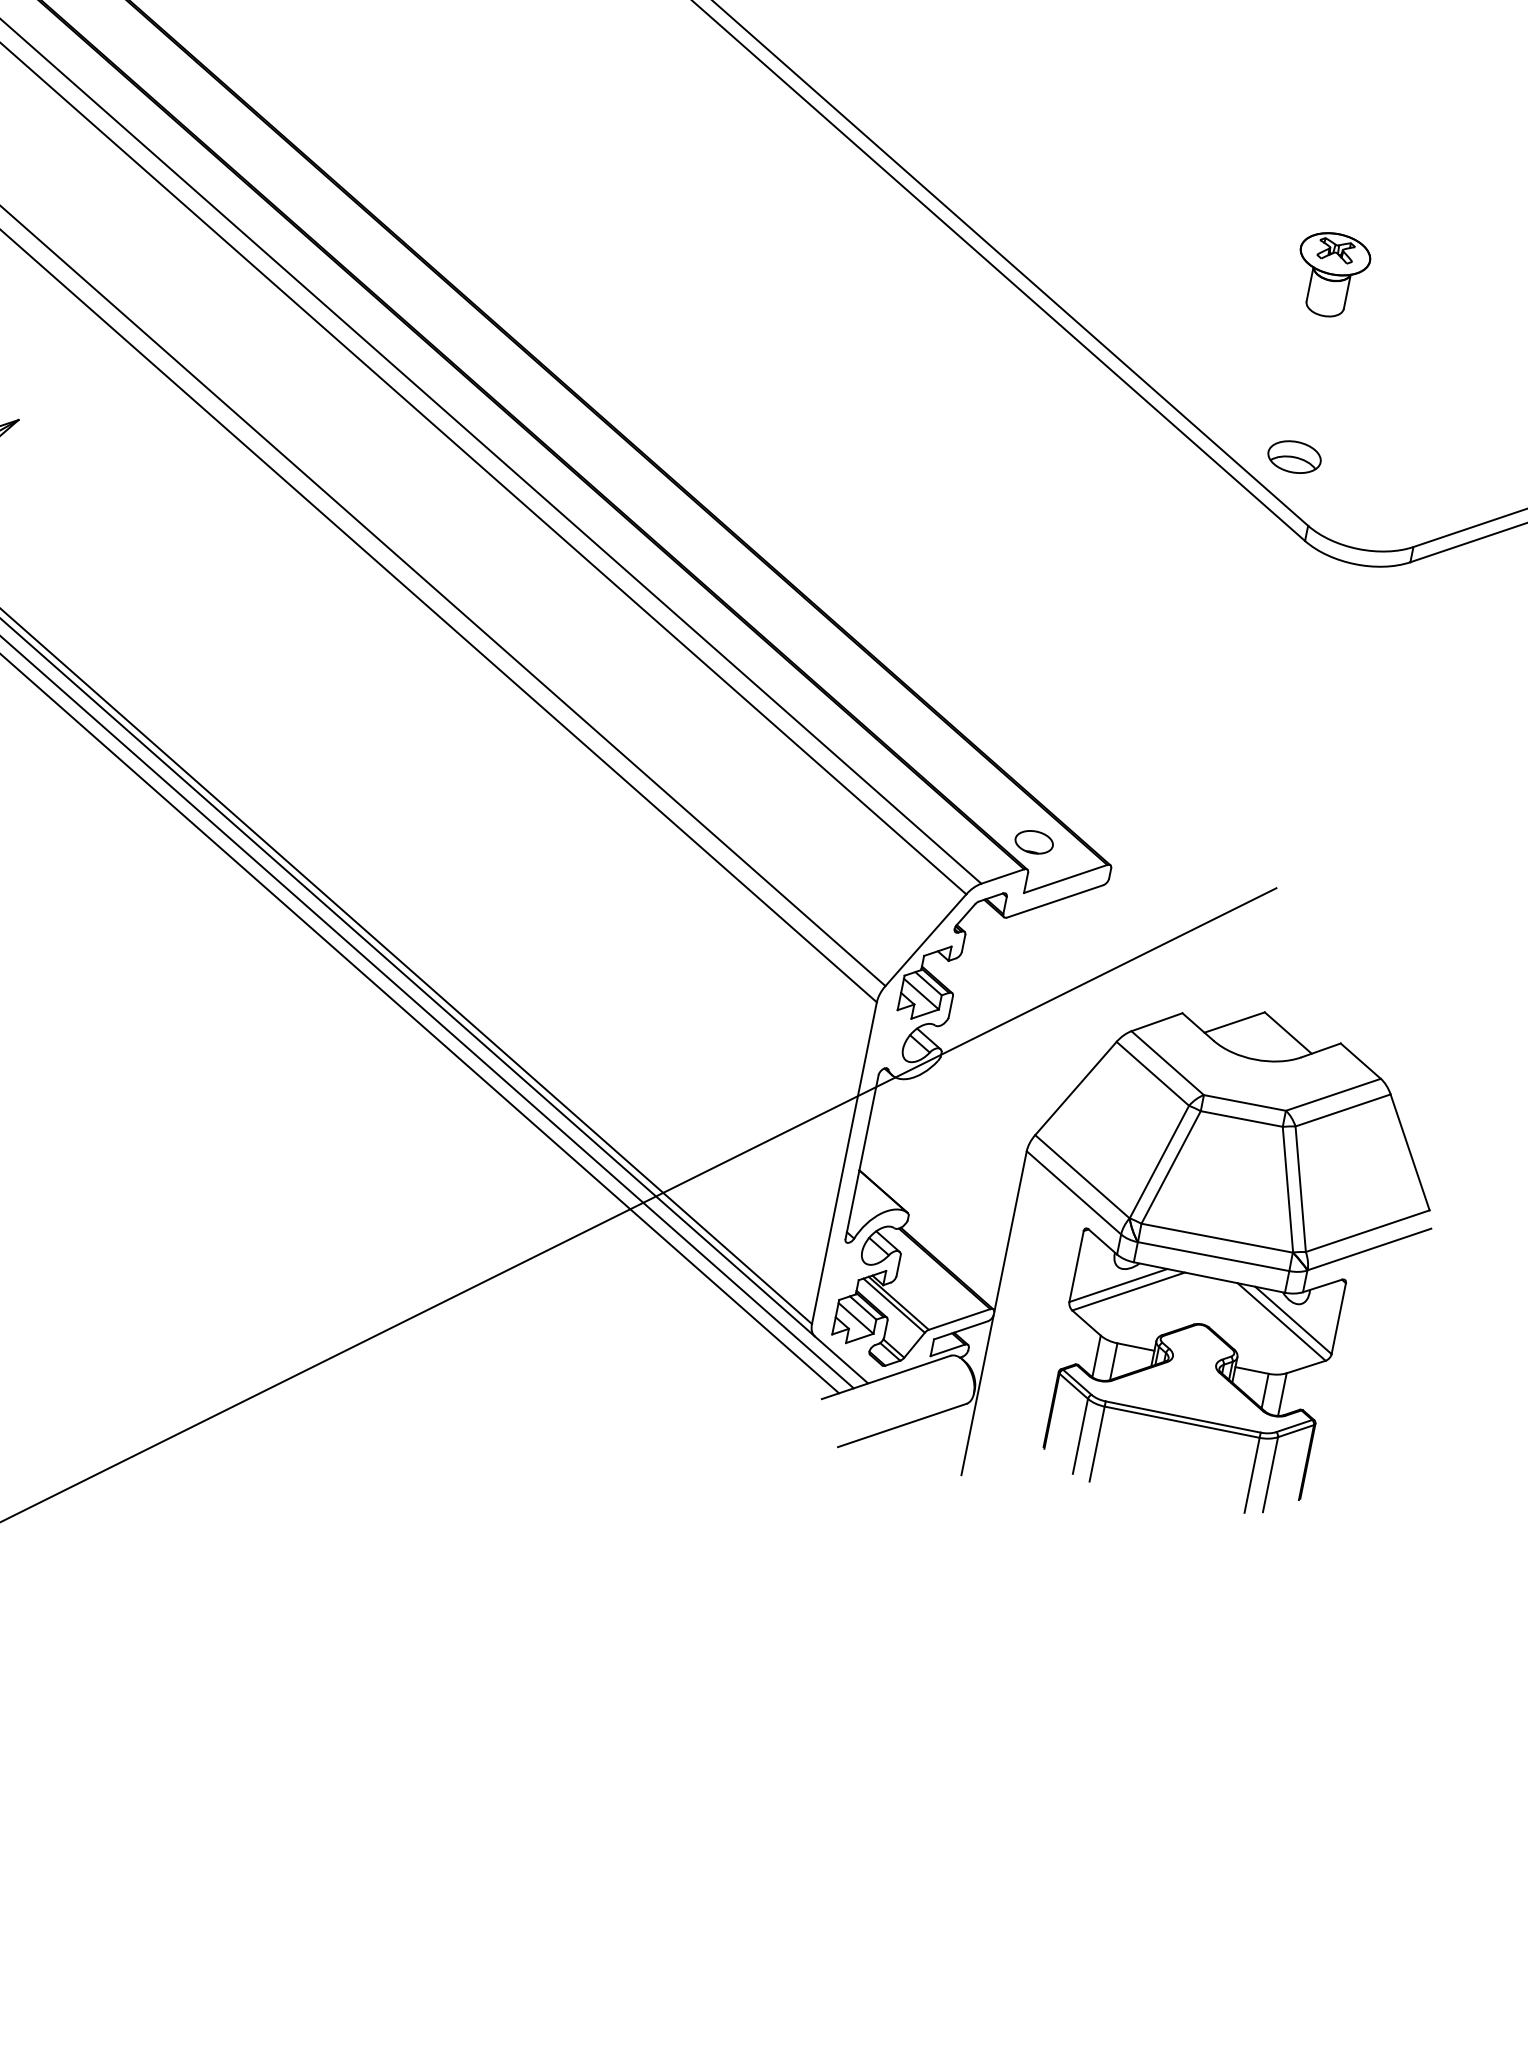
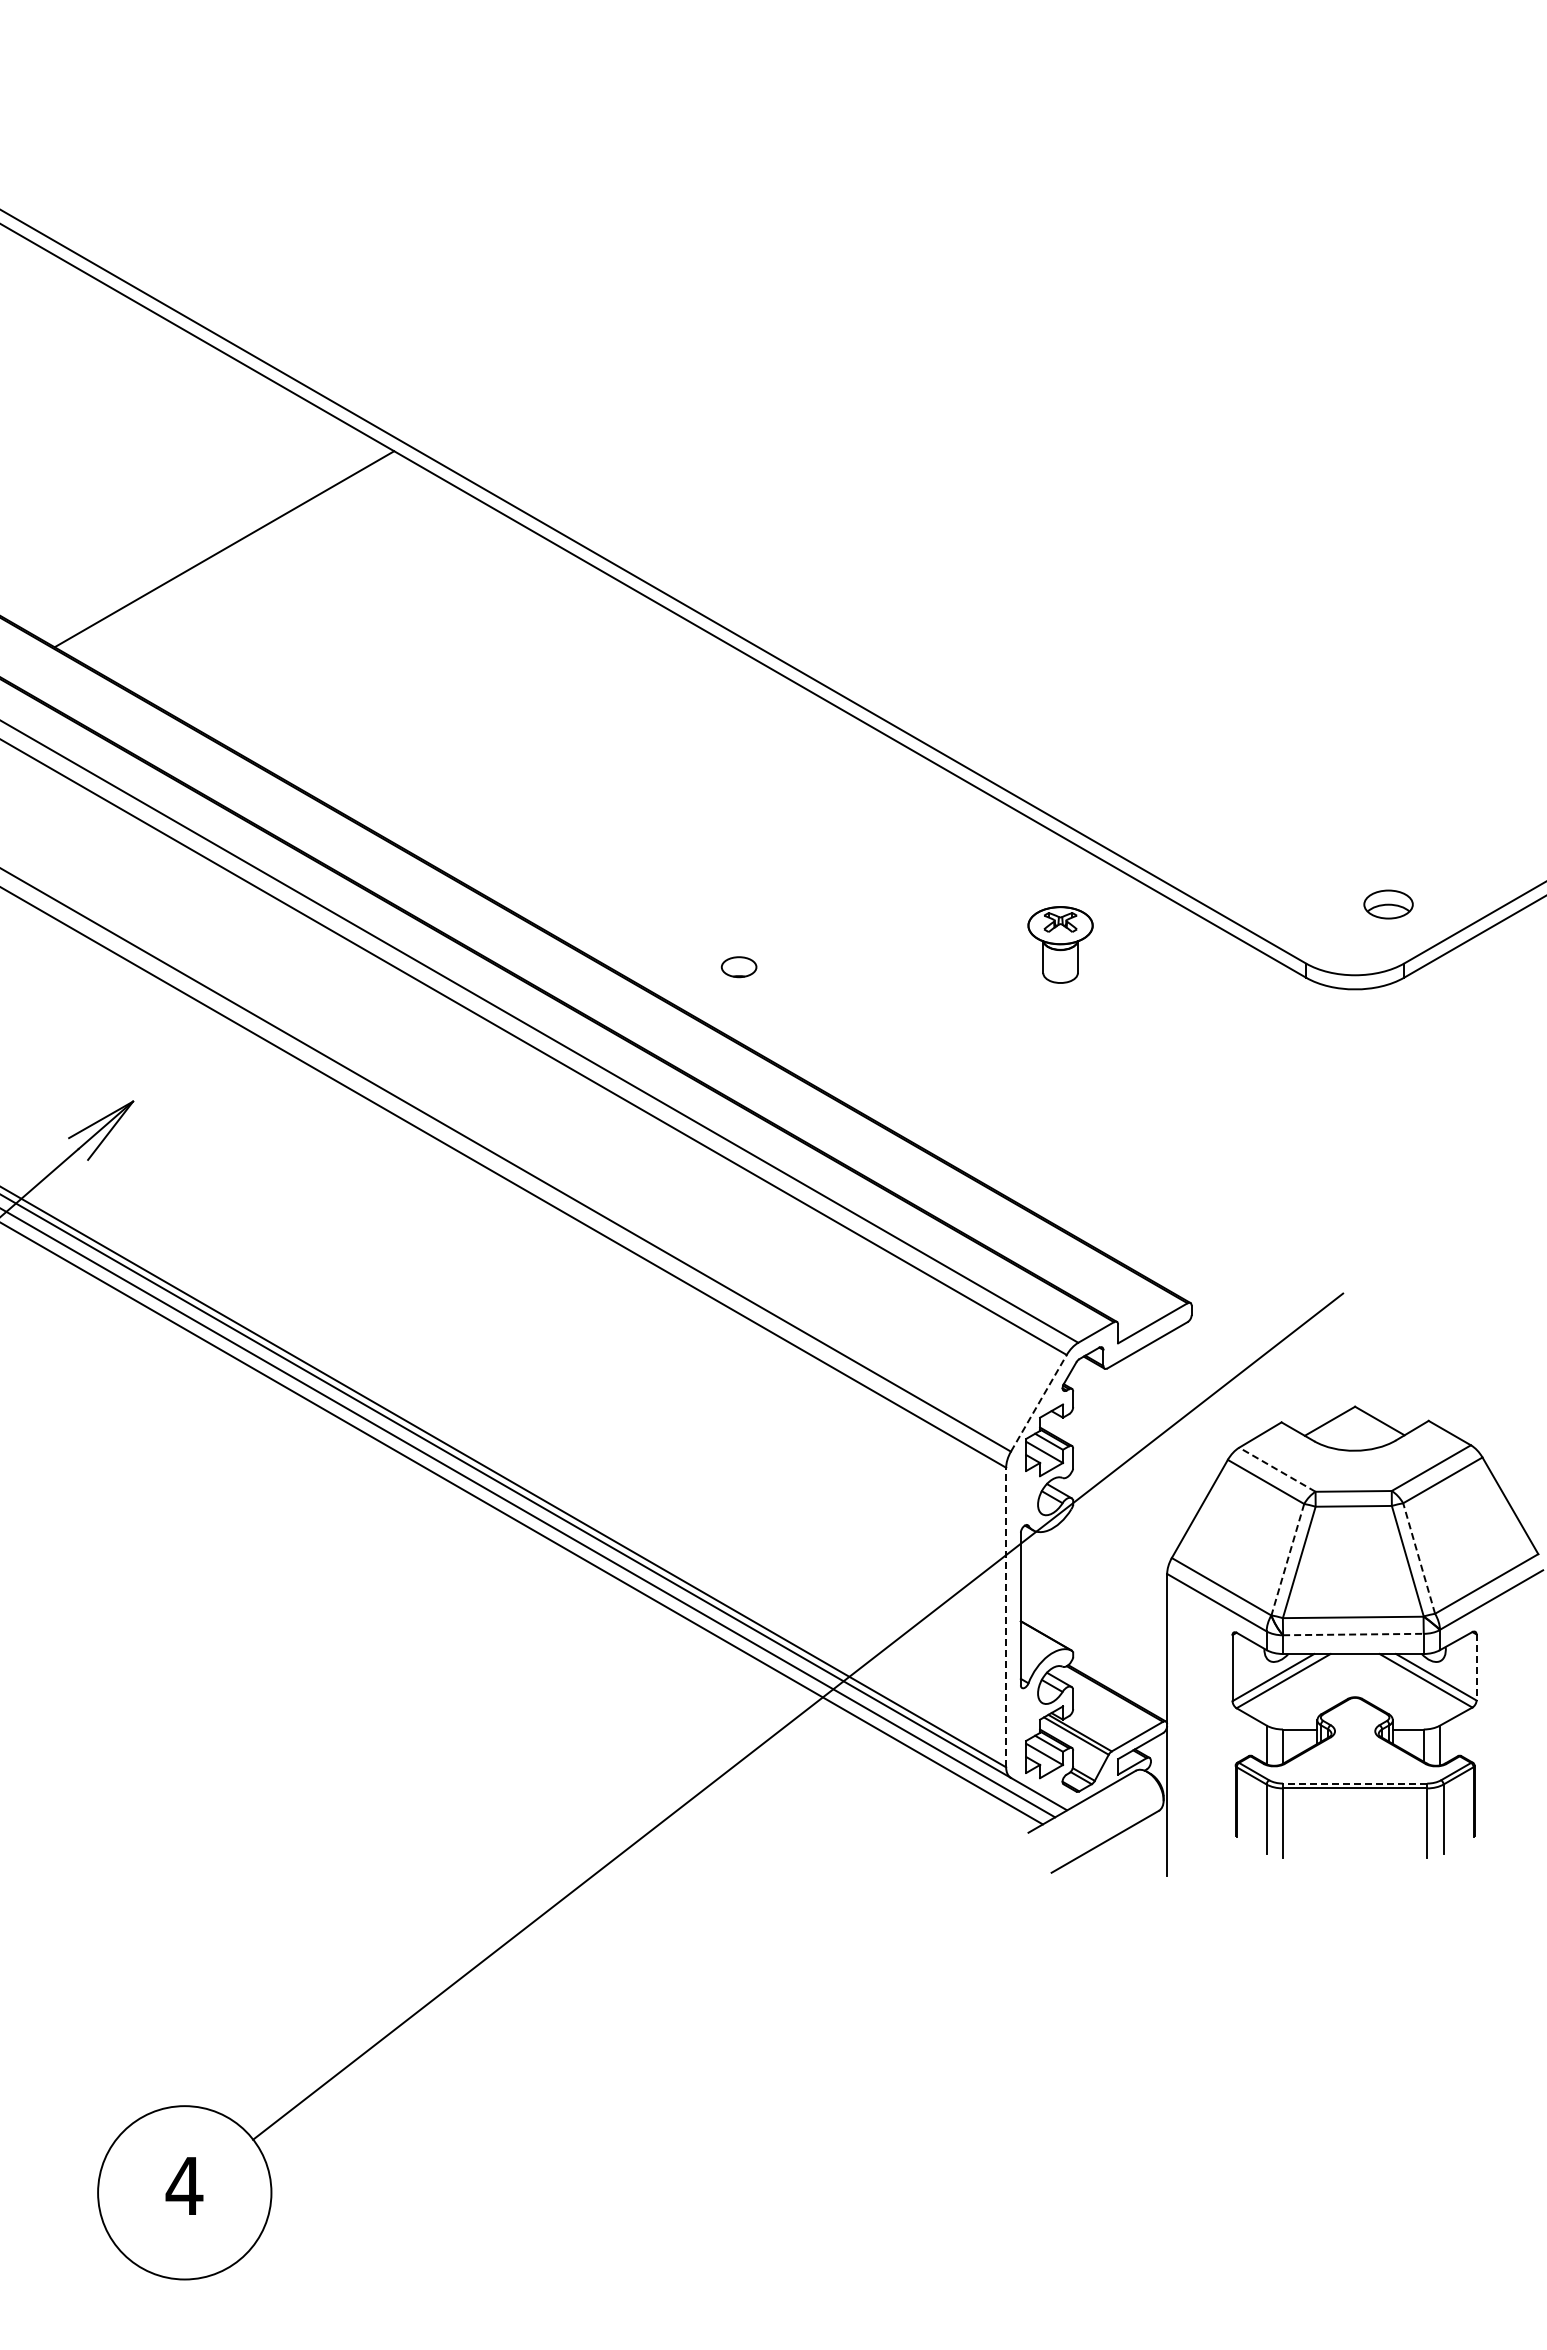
part: (1331, 274) -> (1060, 944), moved
part: (1294, 457) -> (1388, 904), moved
part: (1033, 842) -> (738, 967), moved
line: (925, 940) -> (1038, 1403), solid -> dashed
line: (1166, 1062) -> (1276, 1469), solid -> dashed
line: (1158, 1162) -> (1287, 1560), solid -> dashed
line: (844, 1163) -> (1006, 1617), solid -> dashed
line: (1301, 1189) -> (1419, 1558), solid -> dashed
line: (1213, 1256) -> (1353, 1634), solid -> dashed
line: (1338, 1318) -> (1476, 1667), solid -> dashed
line: (1182, 1416) -> (1354, 1783), solid -> dashed

